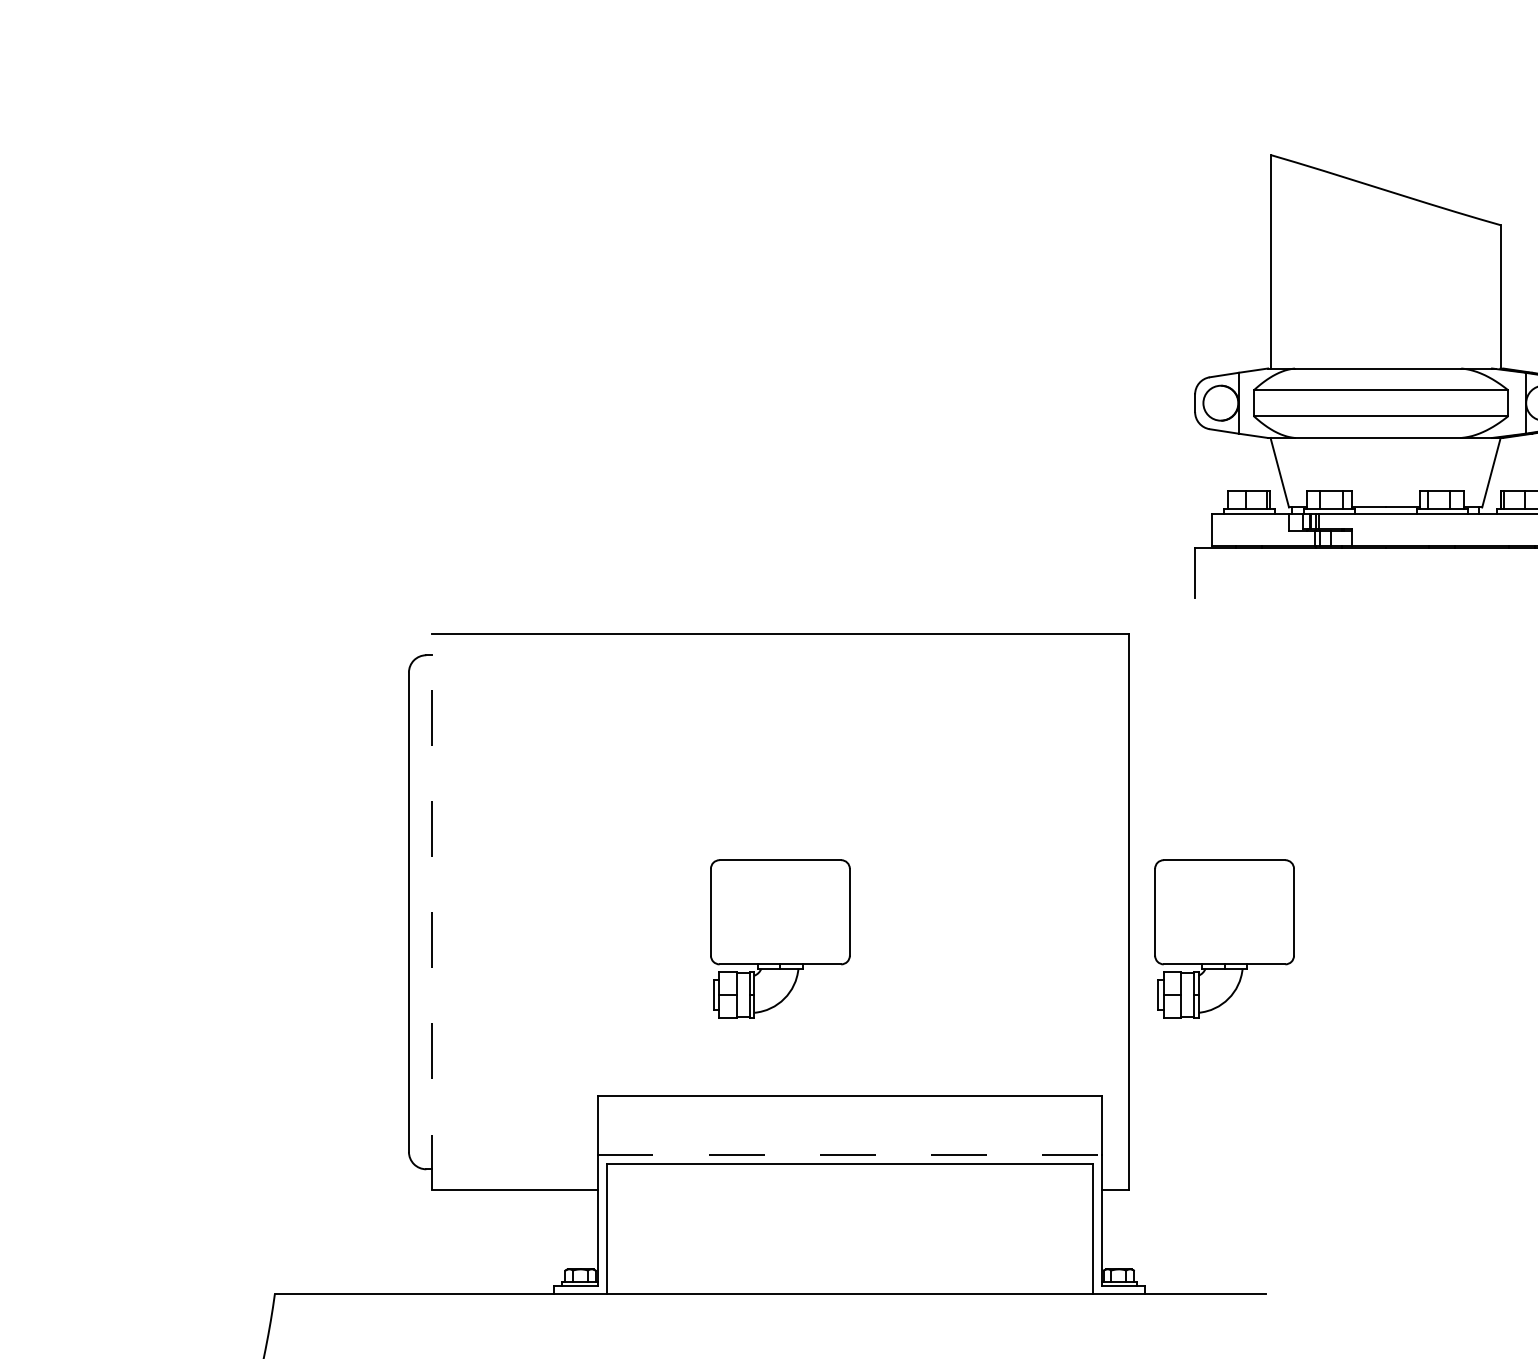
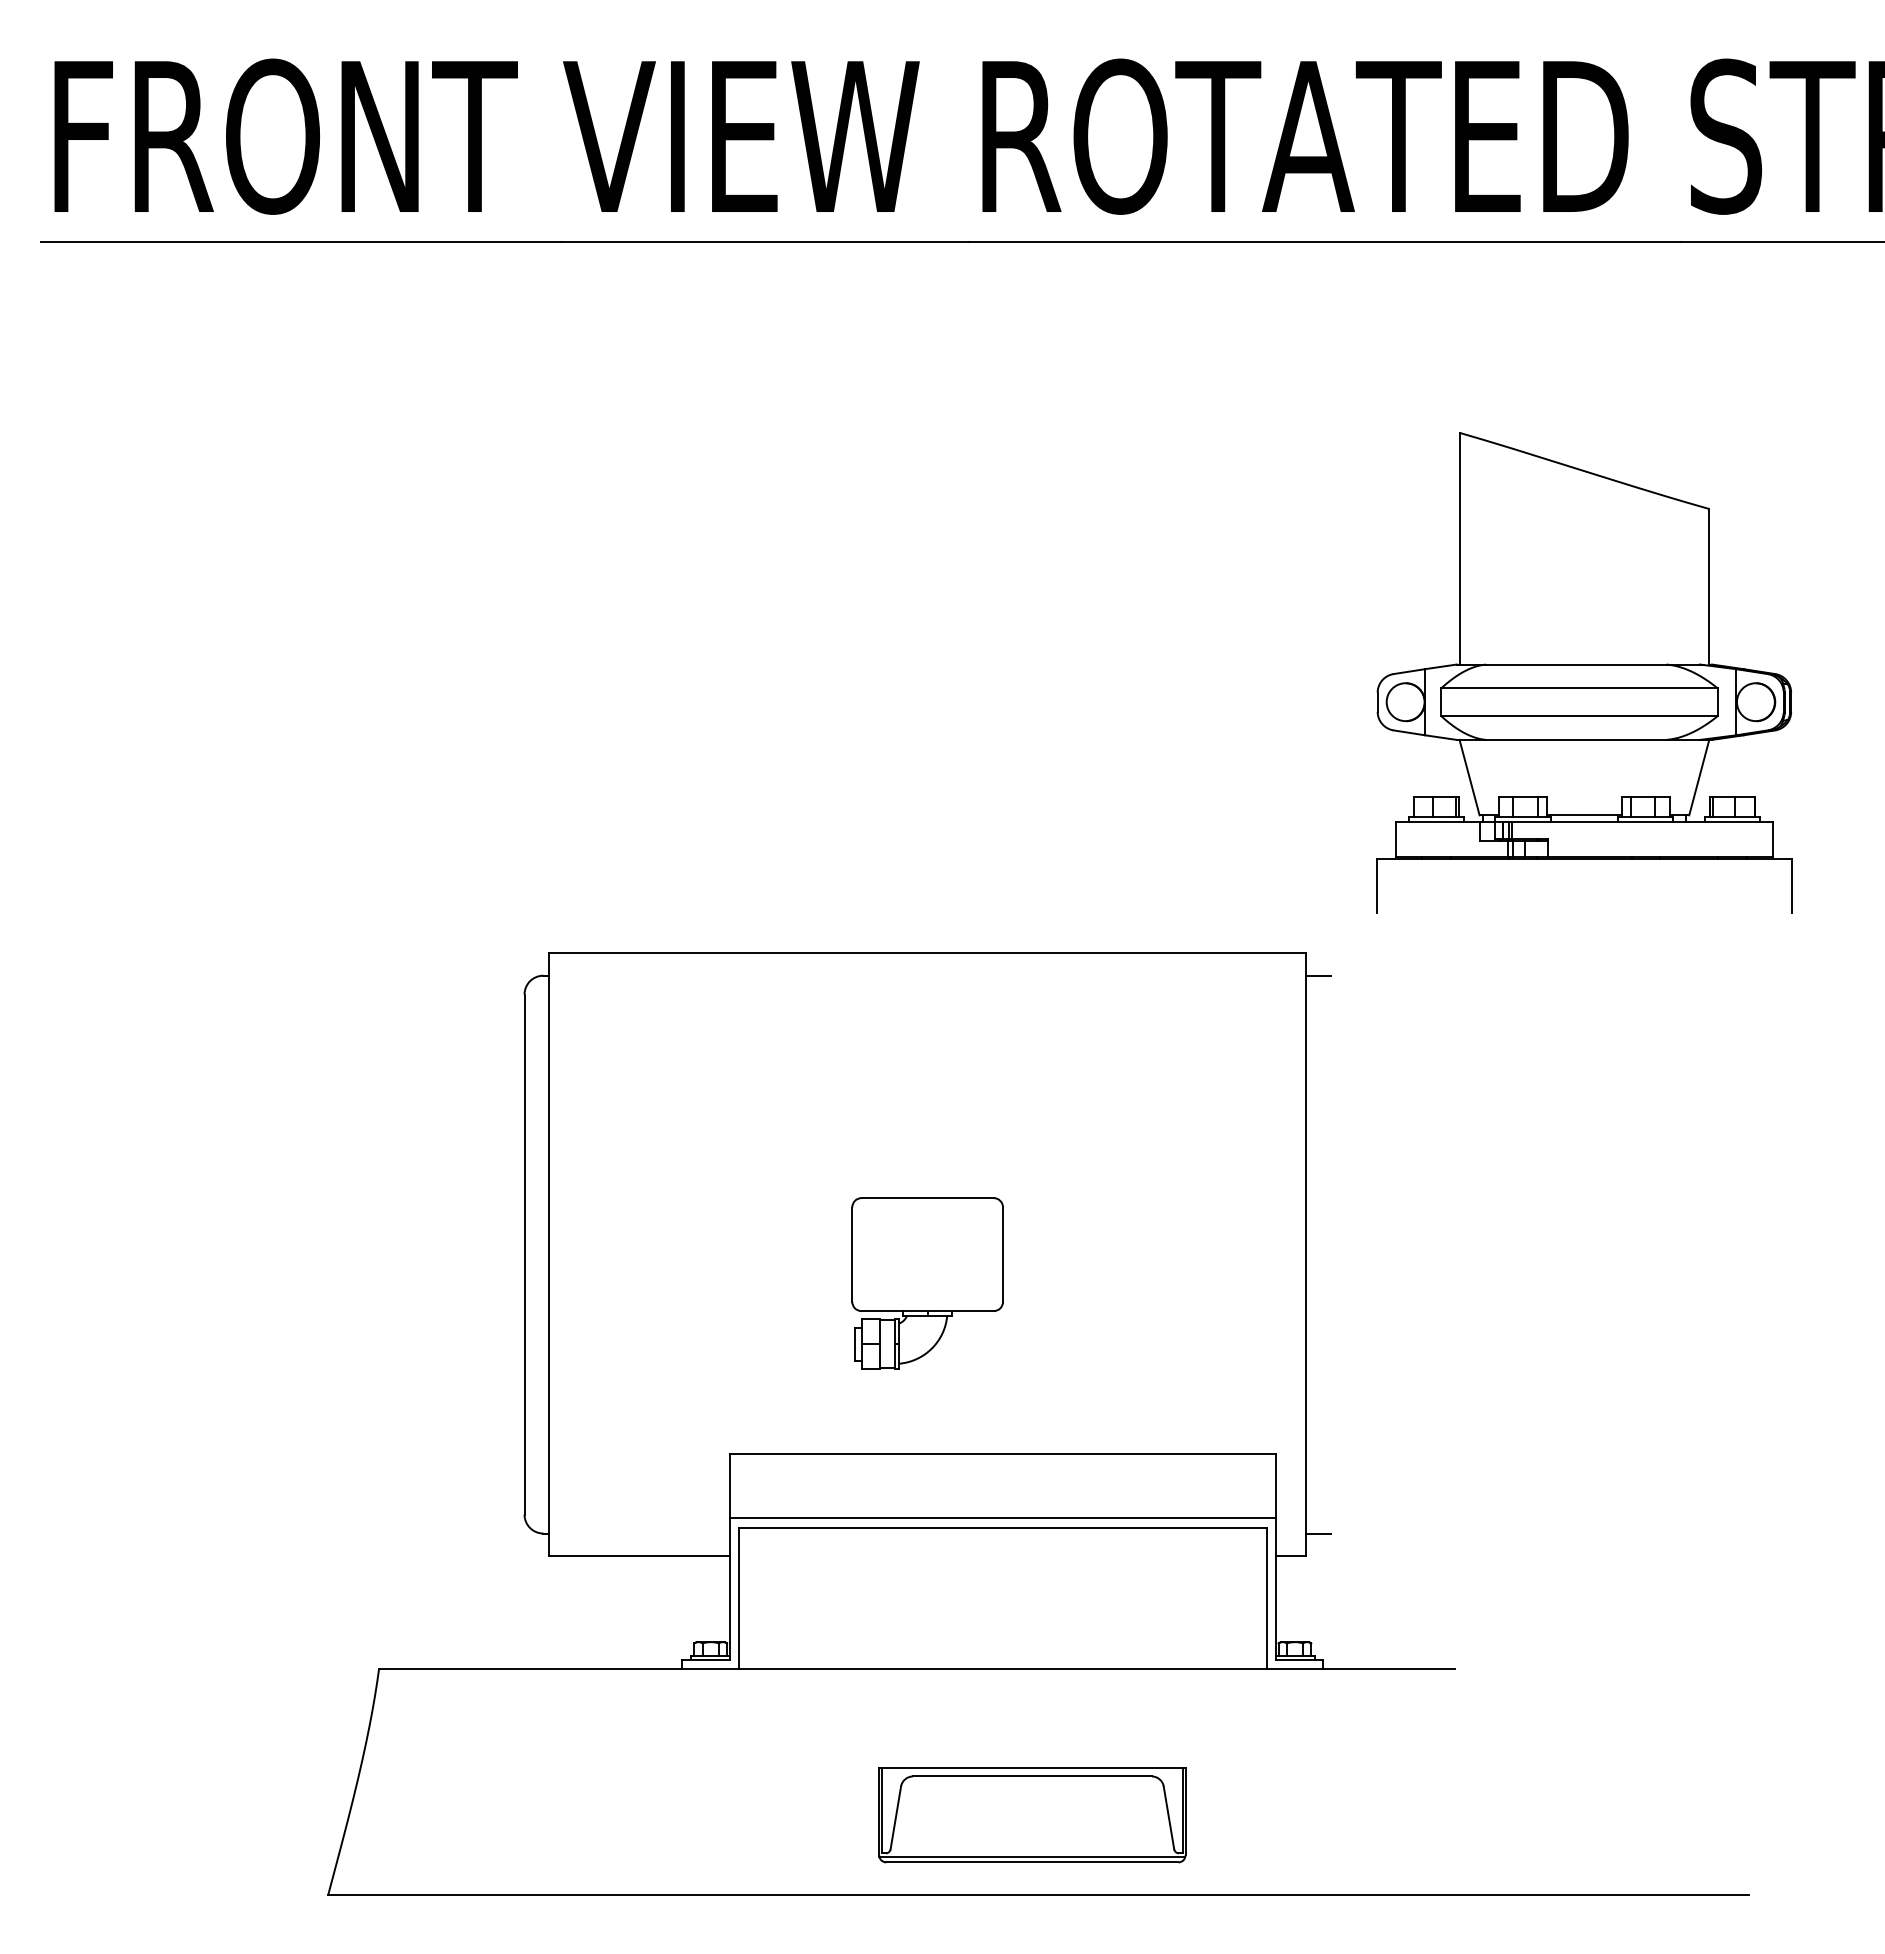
line: (1140, 655) -> (1318, 975), added
line: (431, 912) -> (549, 1254), dashed -> solid
part: (1224, 938) -> (1409, 1283), removed
line: (850, 1155) -> (1003, 1518), dashed -> solid
line: (1140, 1169) -> (1318, 1533), added

